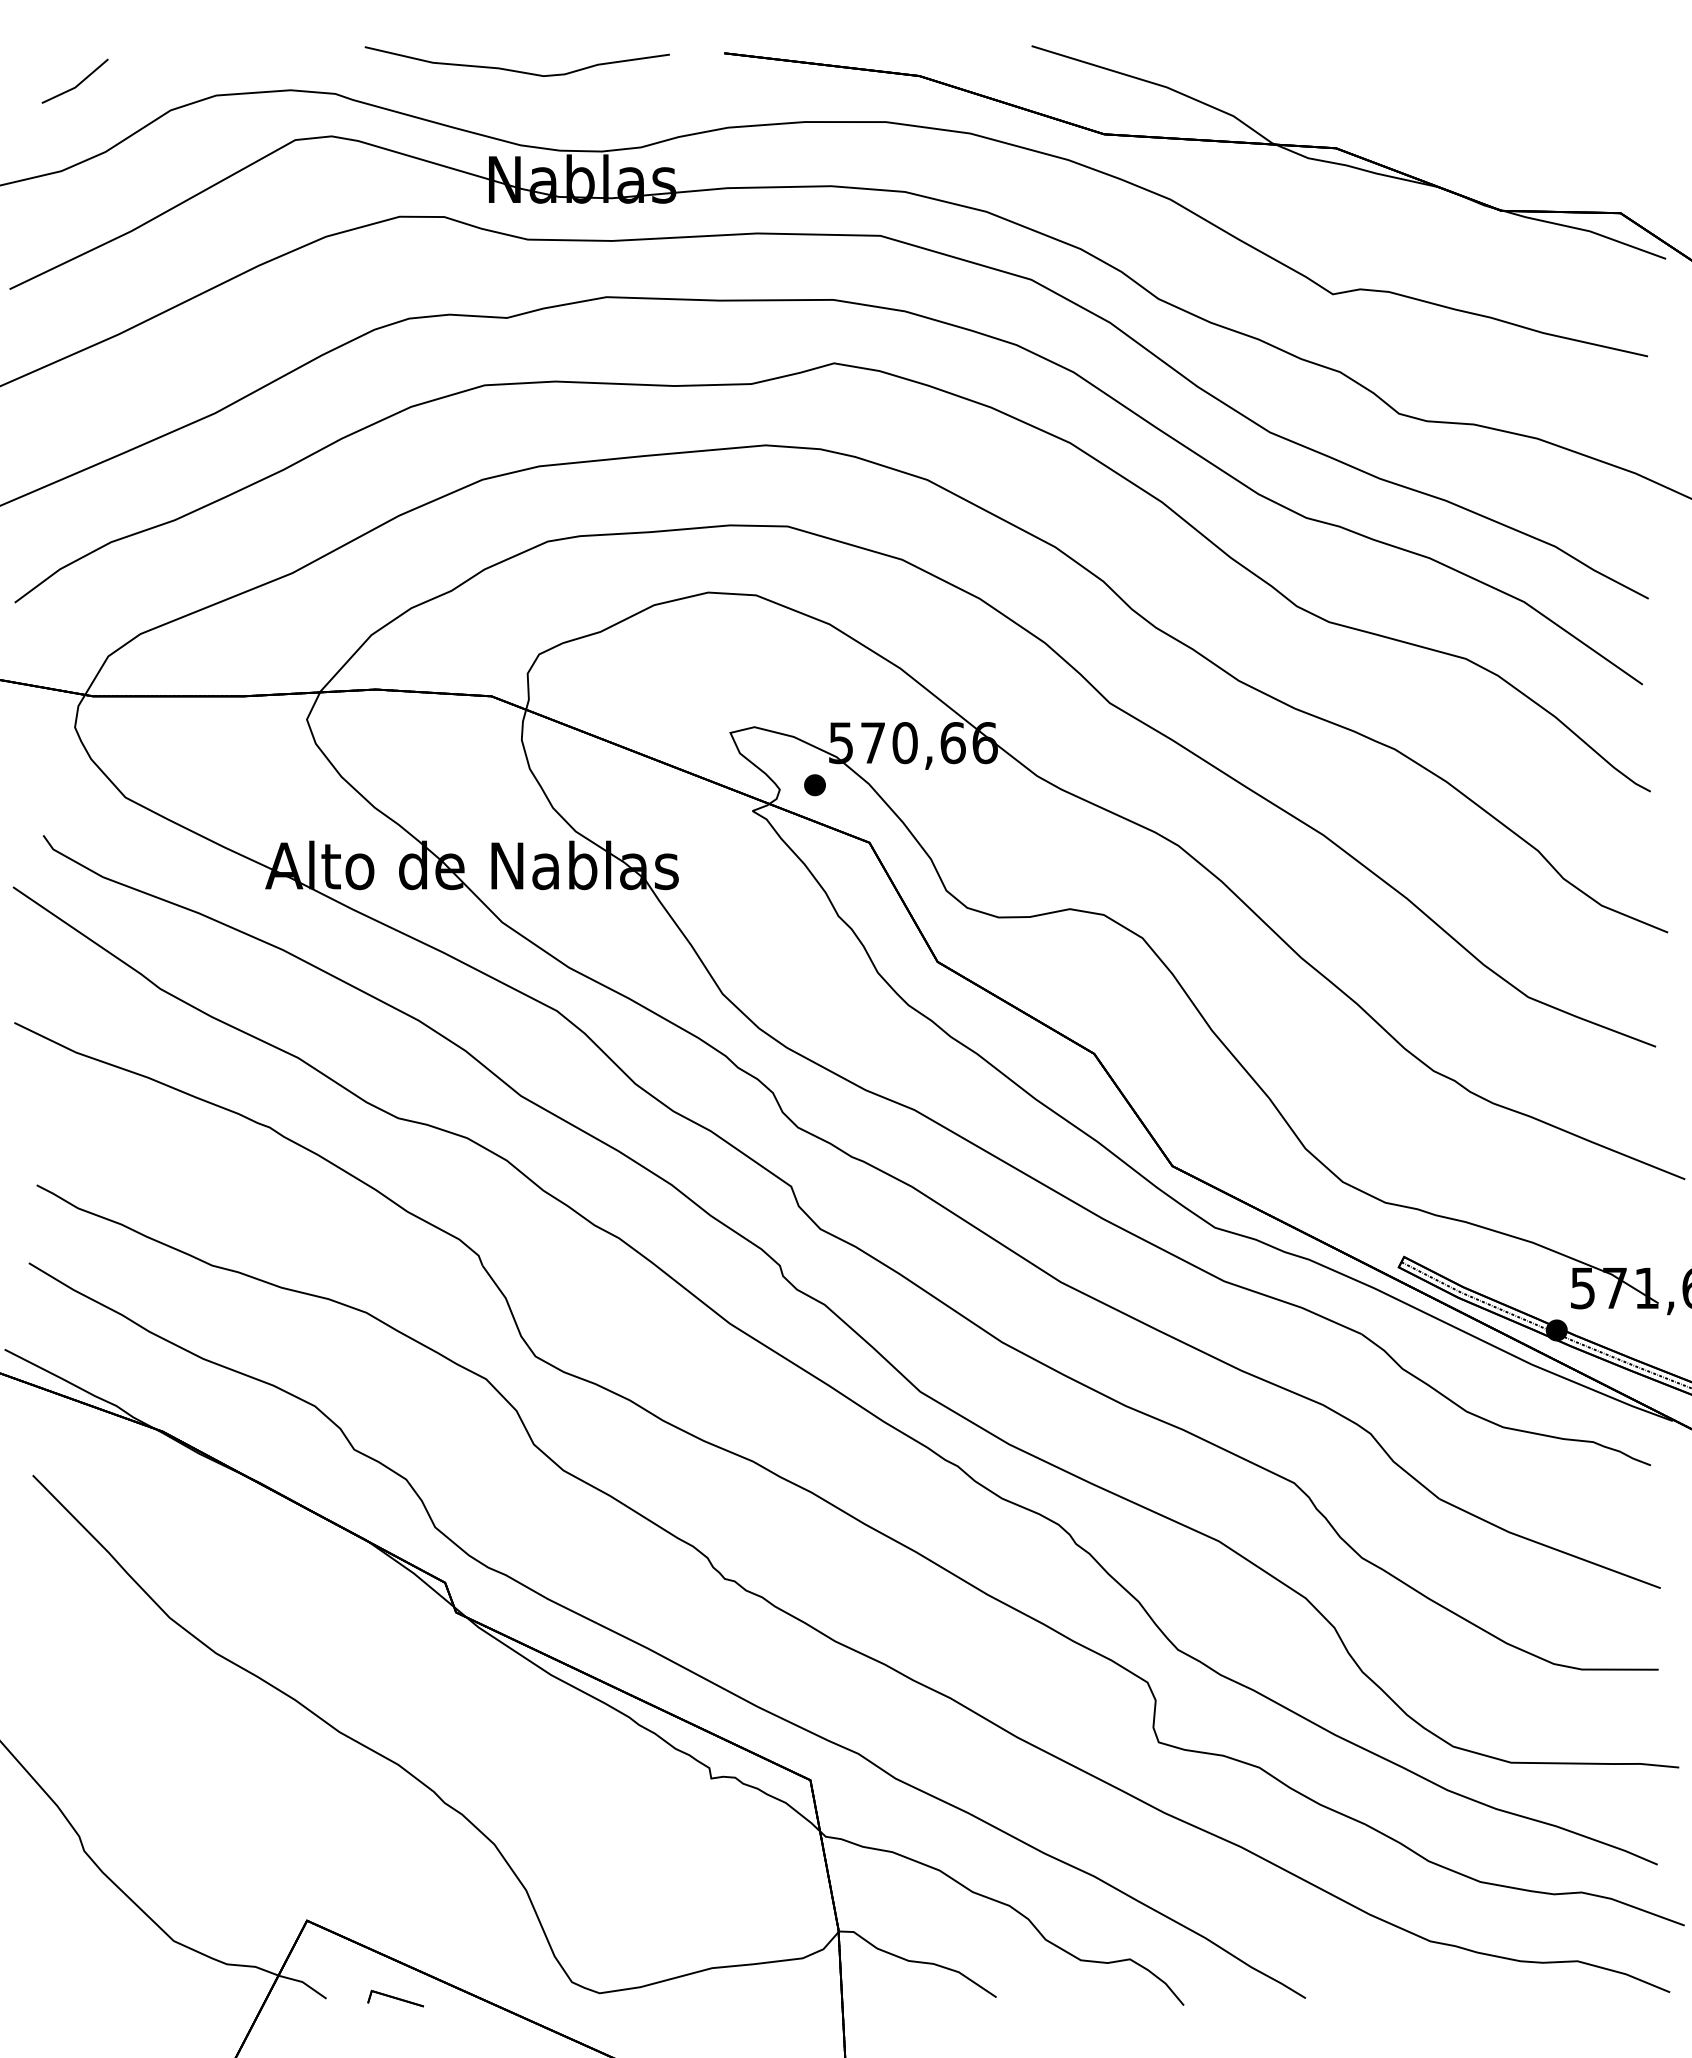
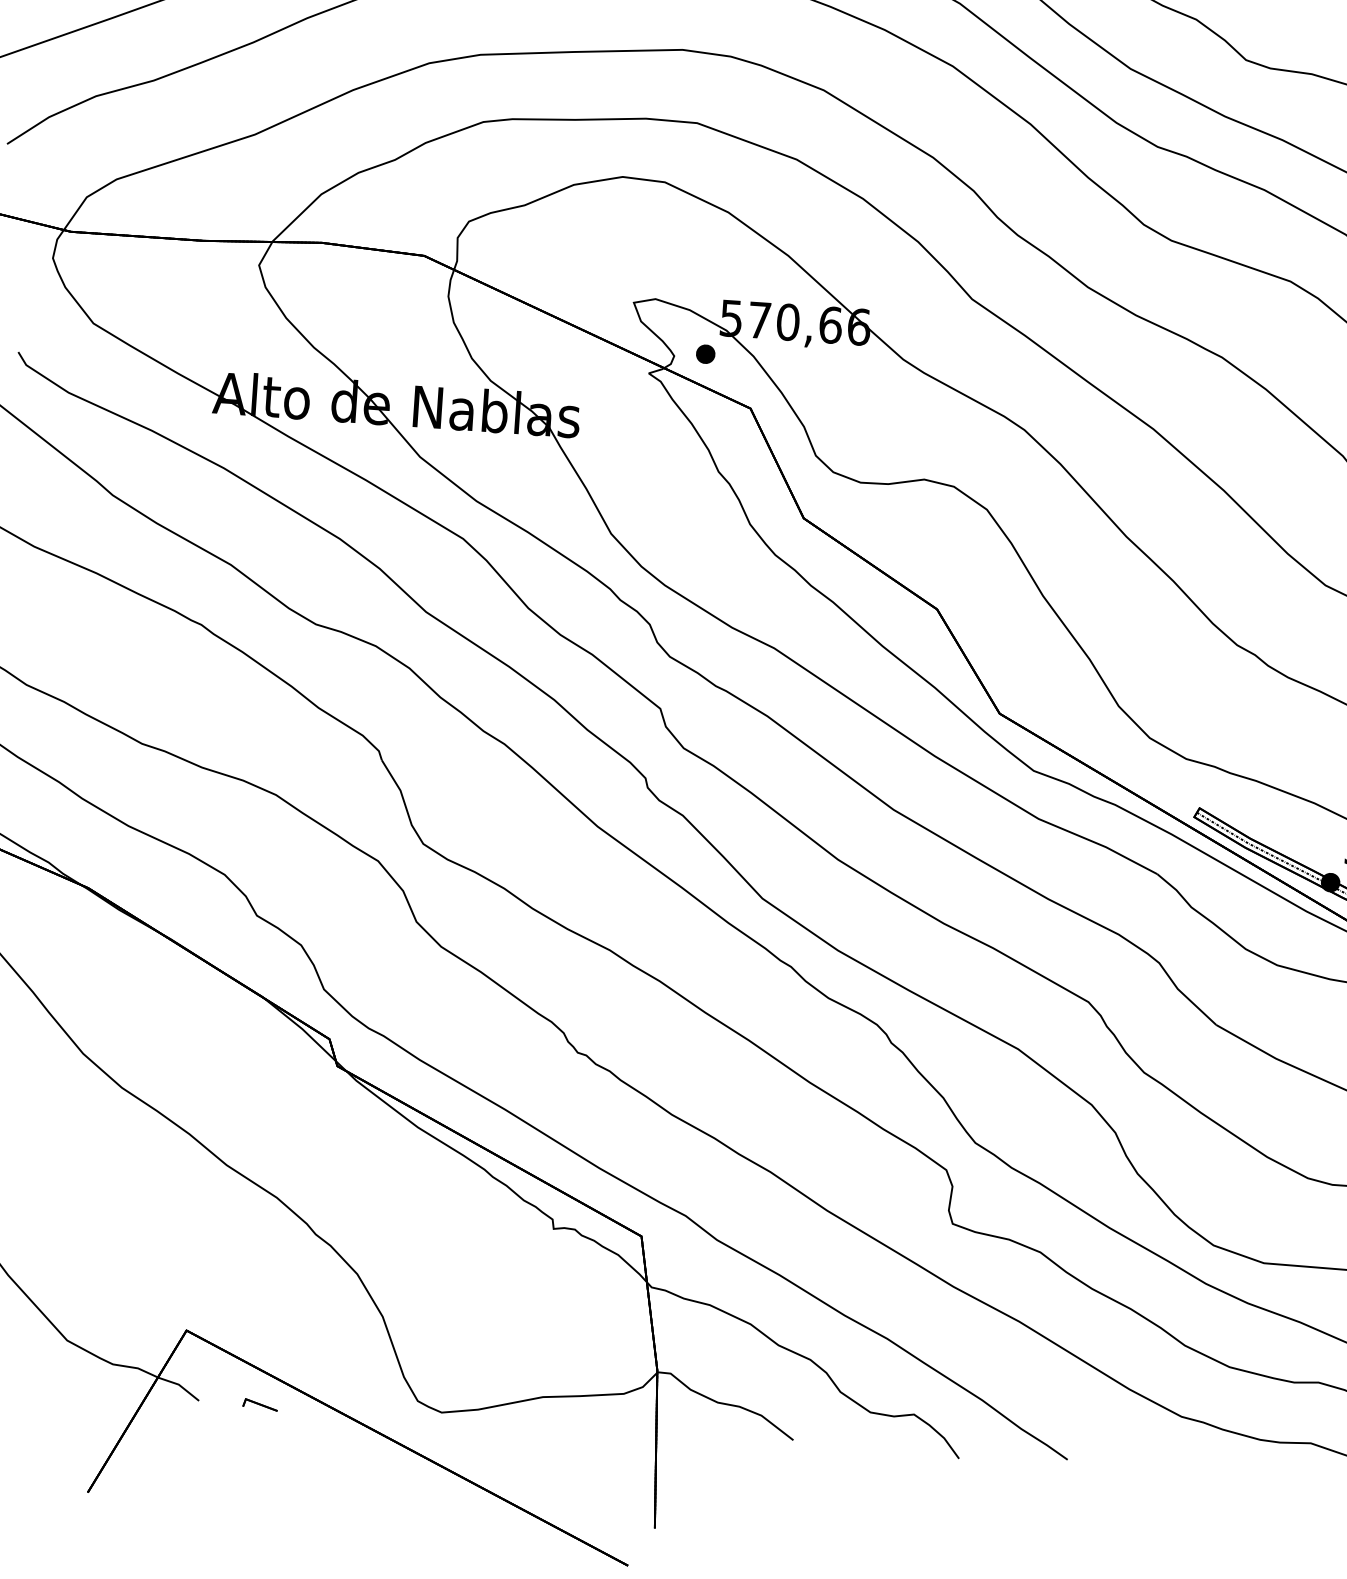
part: (395, 1998) -> (260, 1404), size x0.7

